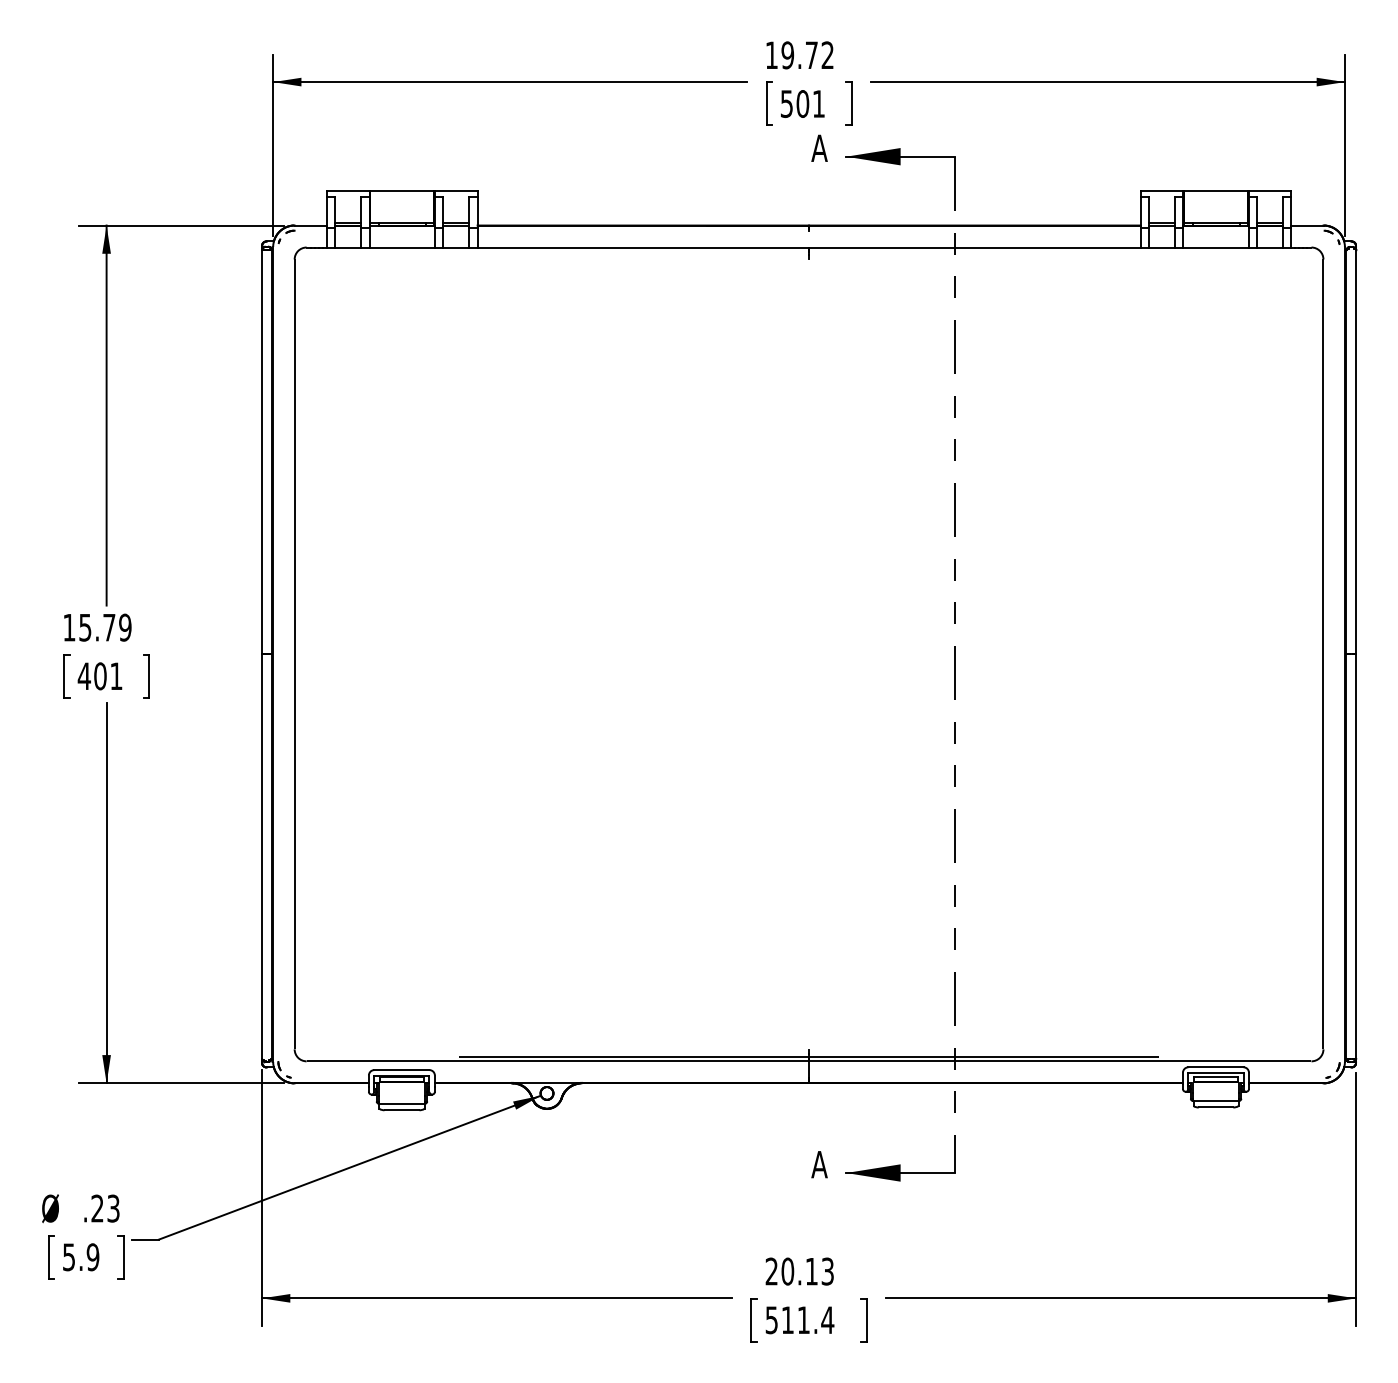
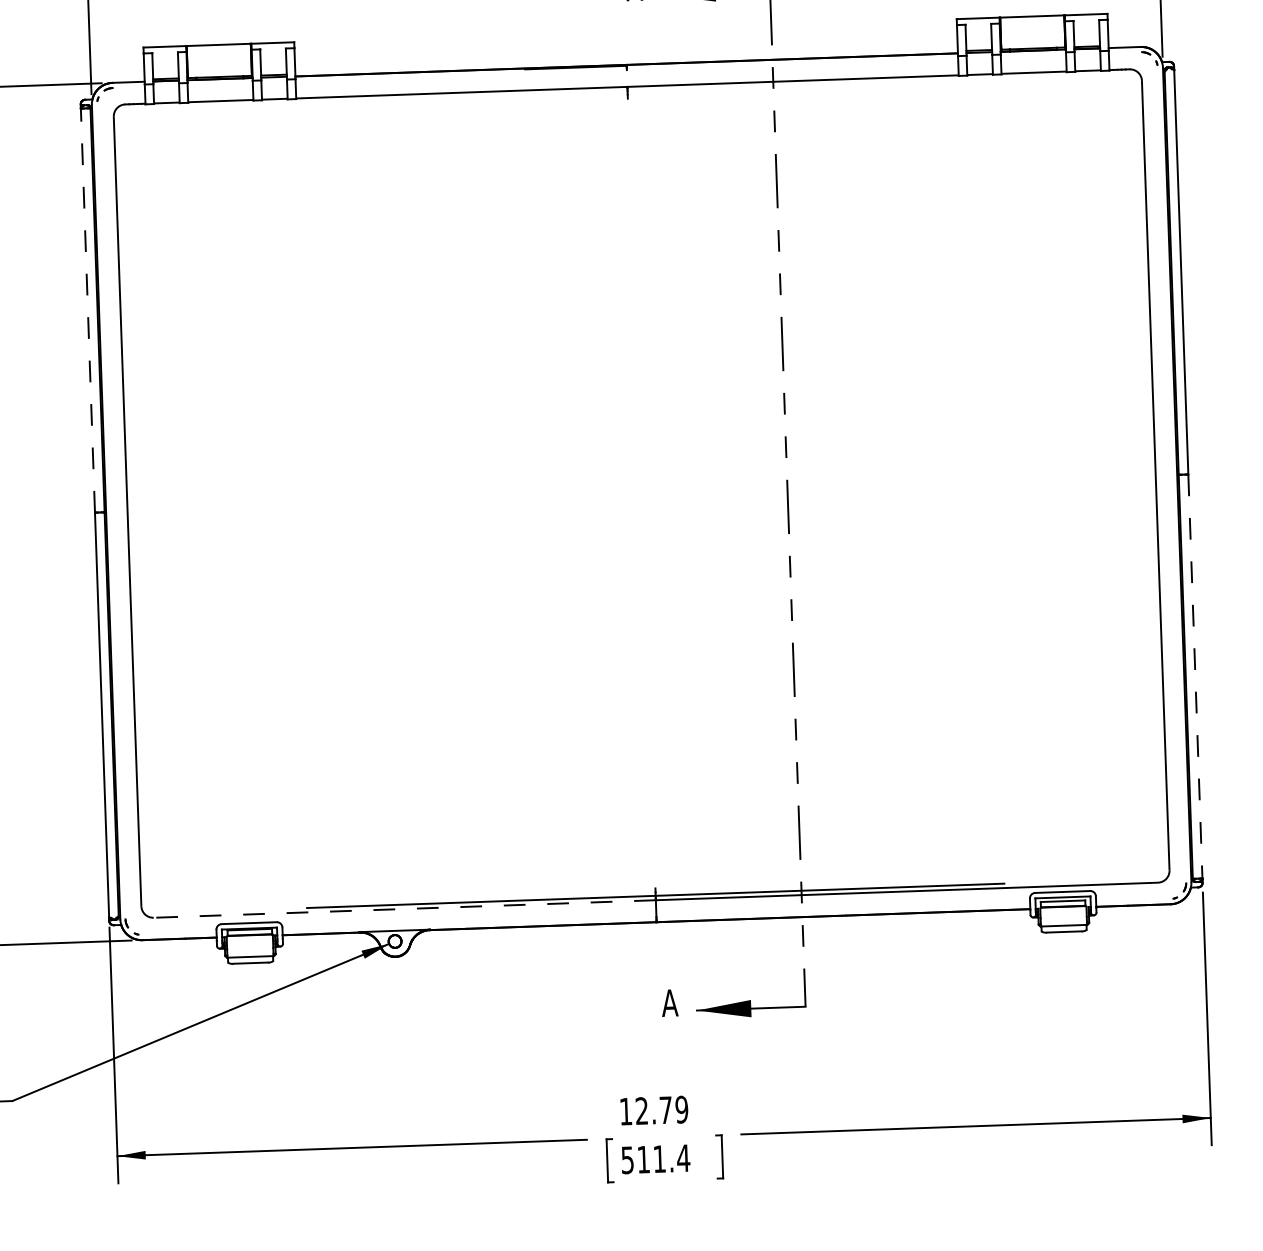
line: (262, 451) -> (88, 309), solid -> dashed
line: (1356, 857) -> (1195, 677), solid -> dashed
line: (558, 1061) -> (405, 909), solid -> dashed
text: (799, 1271) -> (653, 1110), 20.13 -> 12.79

